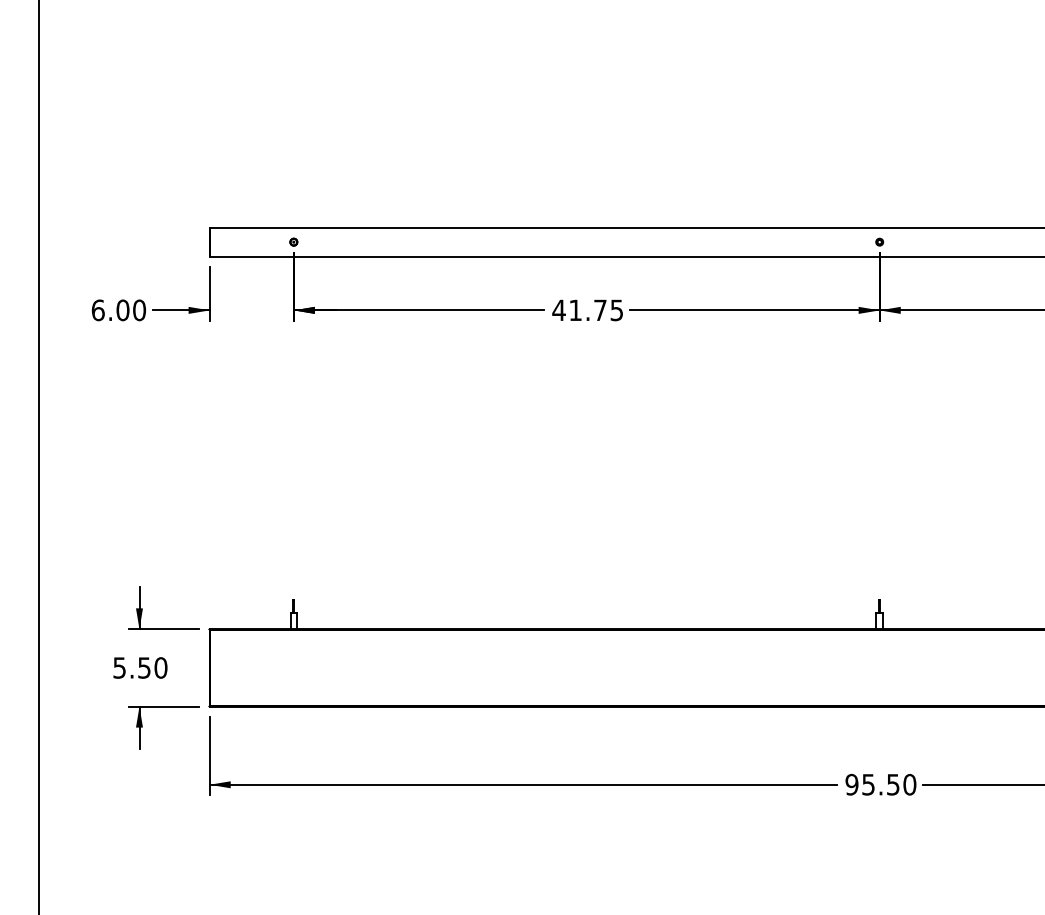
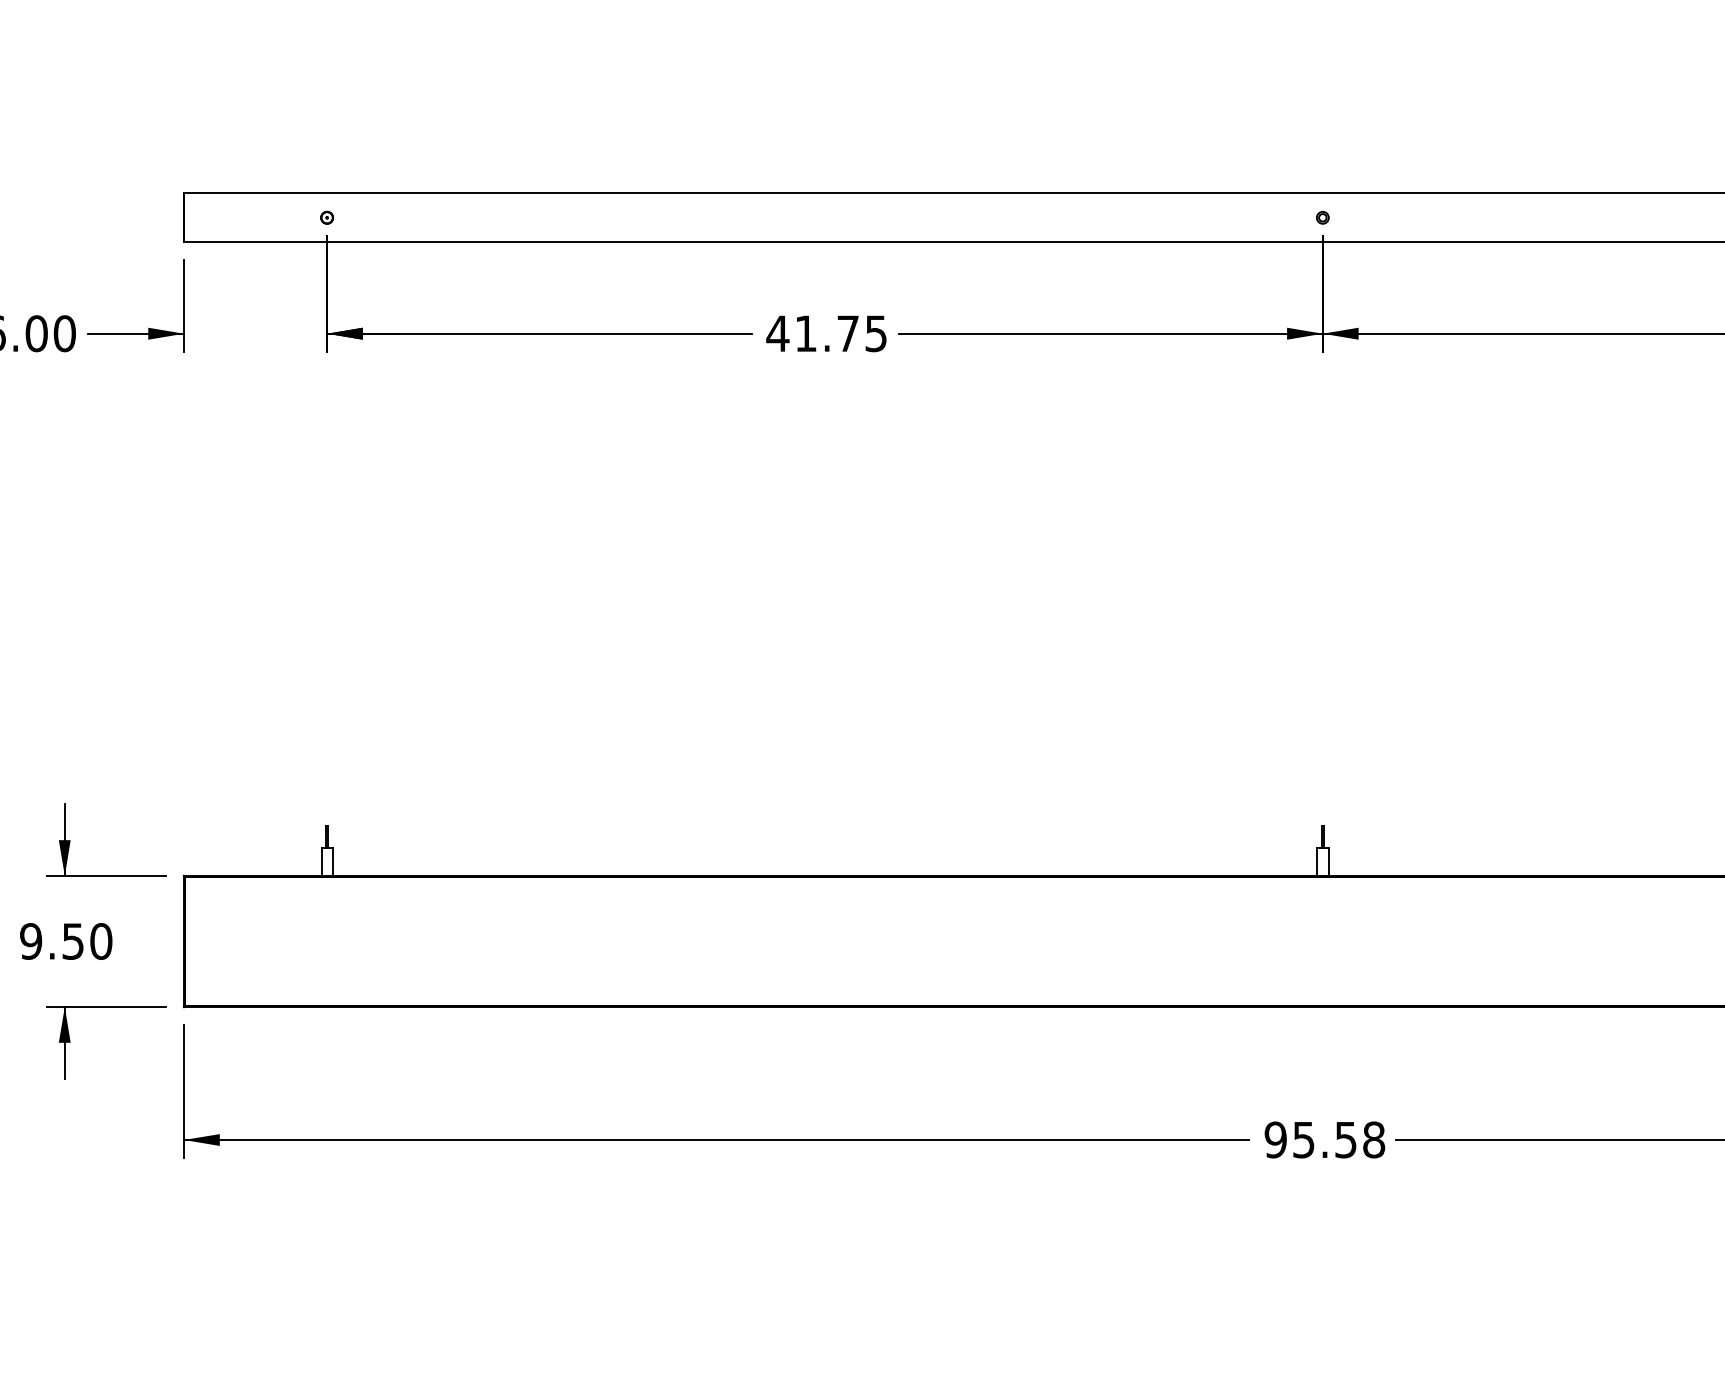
text: (119, 667) -> (30, 940), 5.50 -> 9.50
text: (909, 784) -> (1373, 1139), 95.50 -> 95.58

